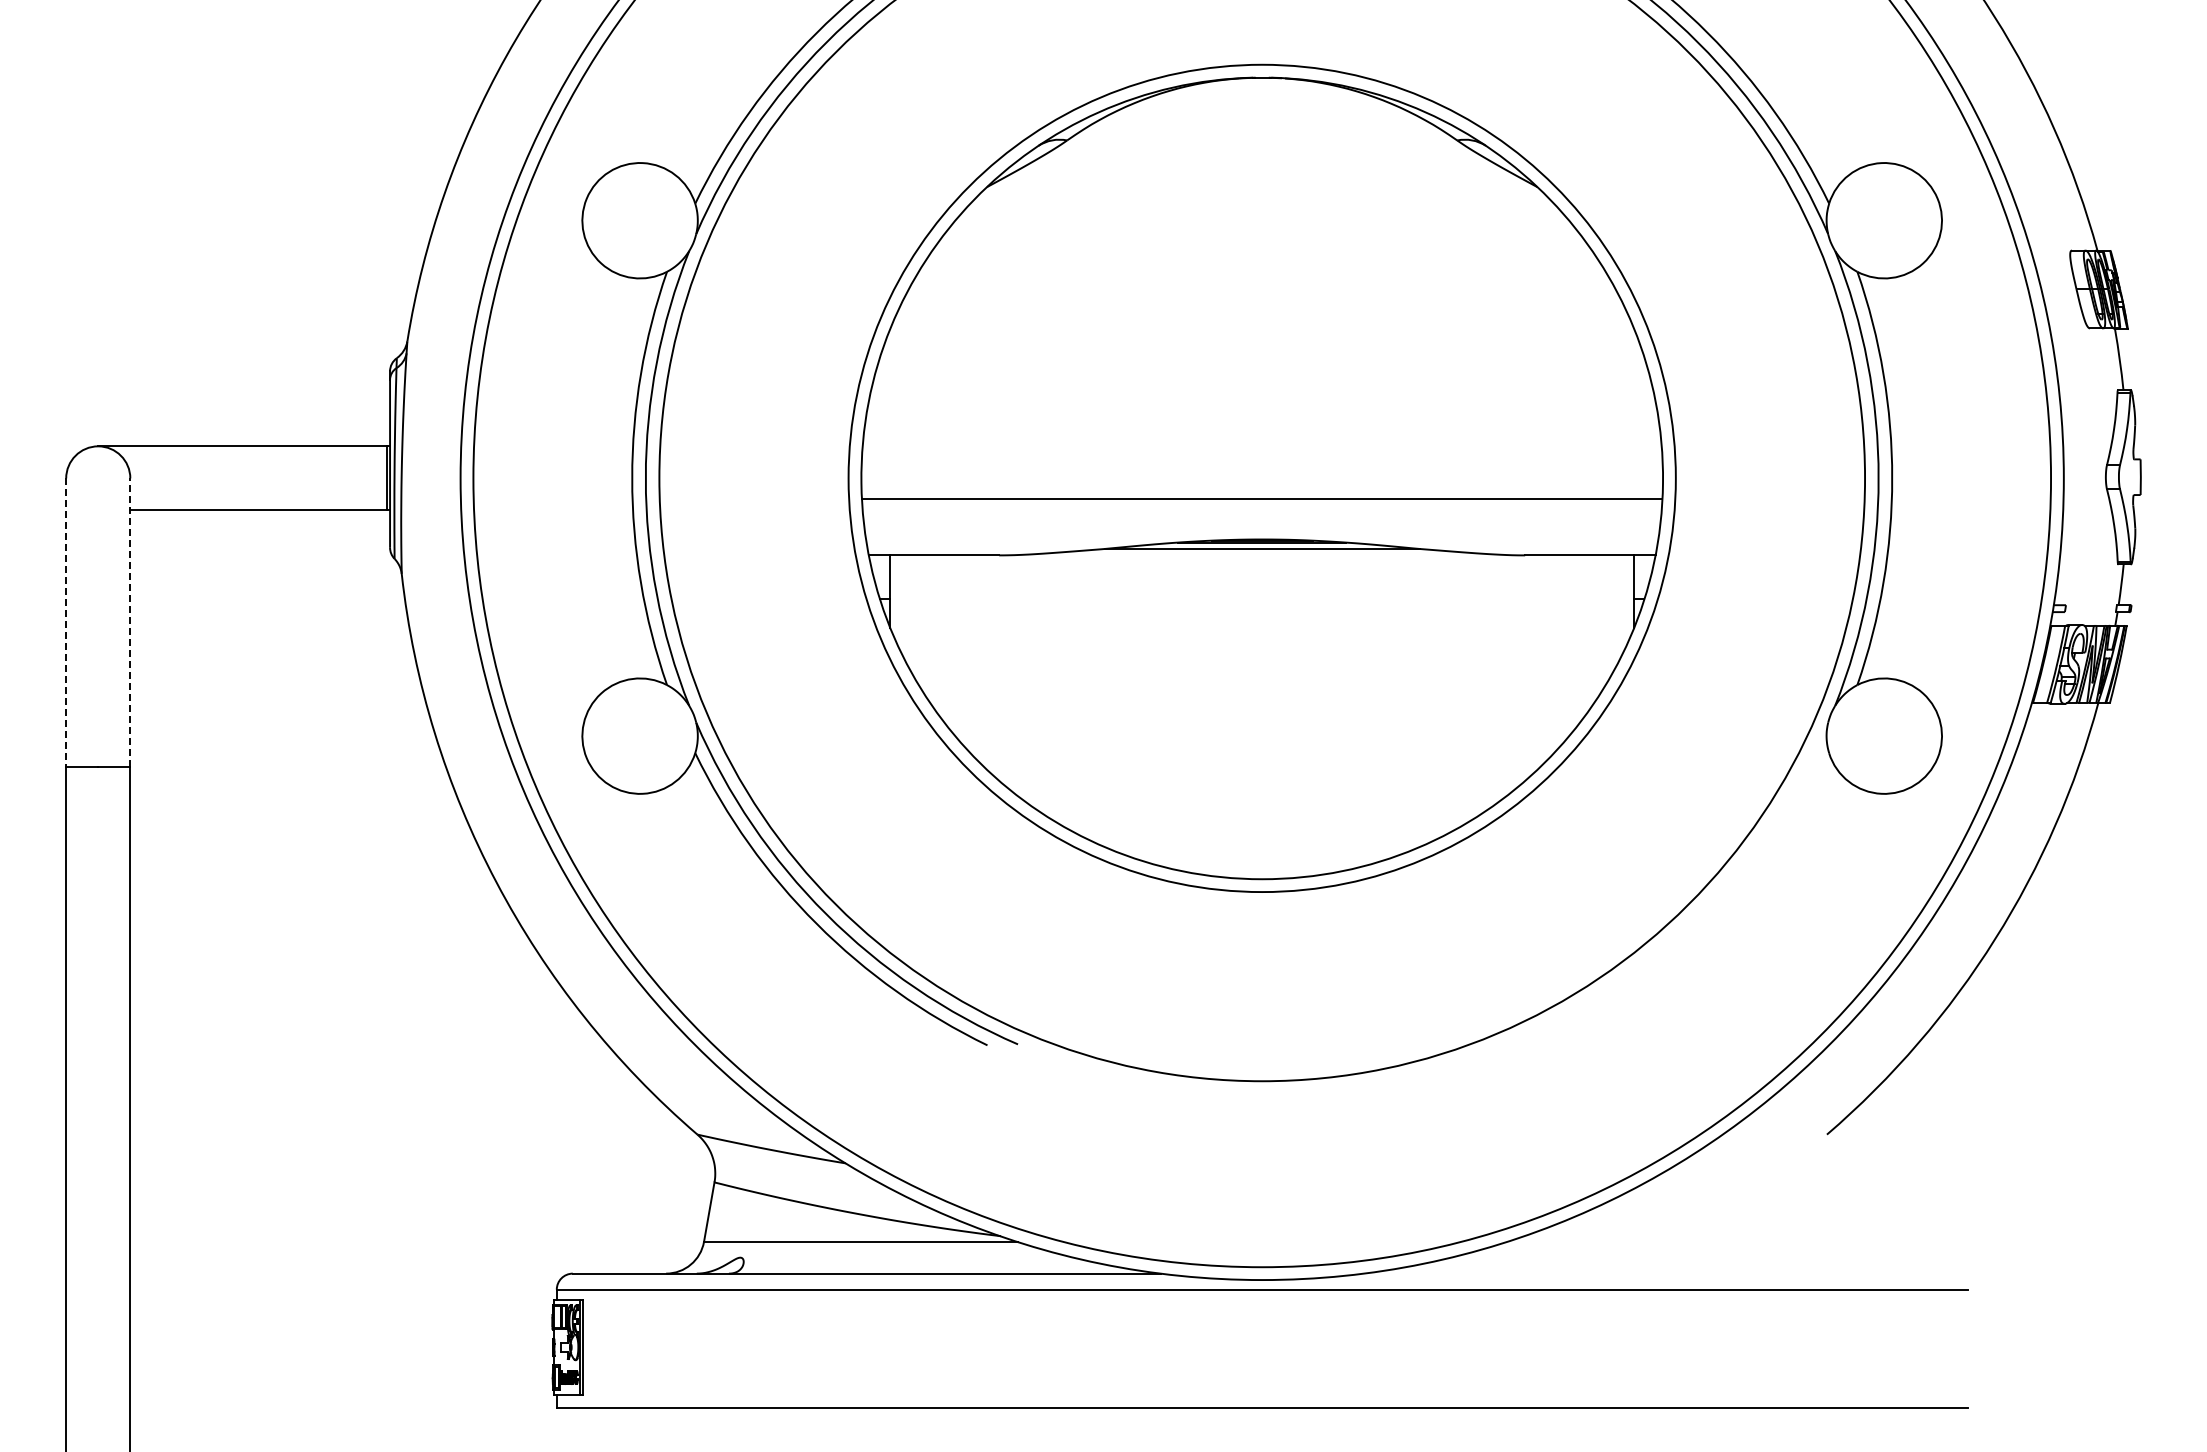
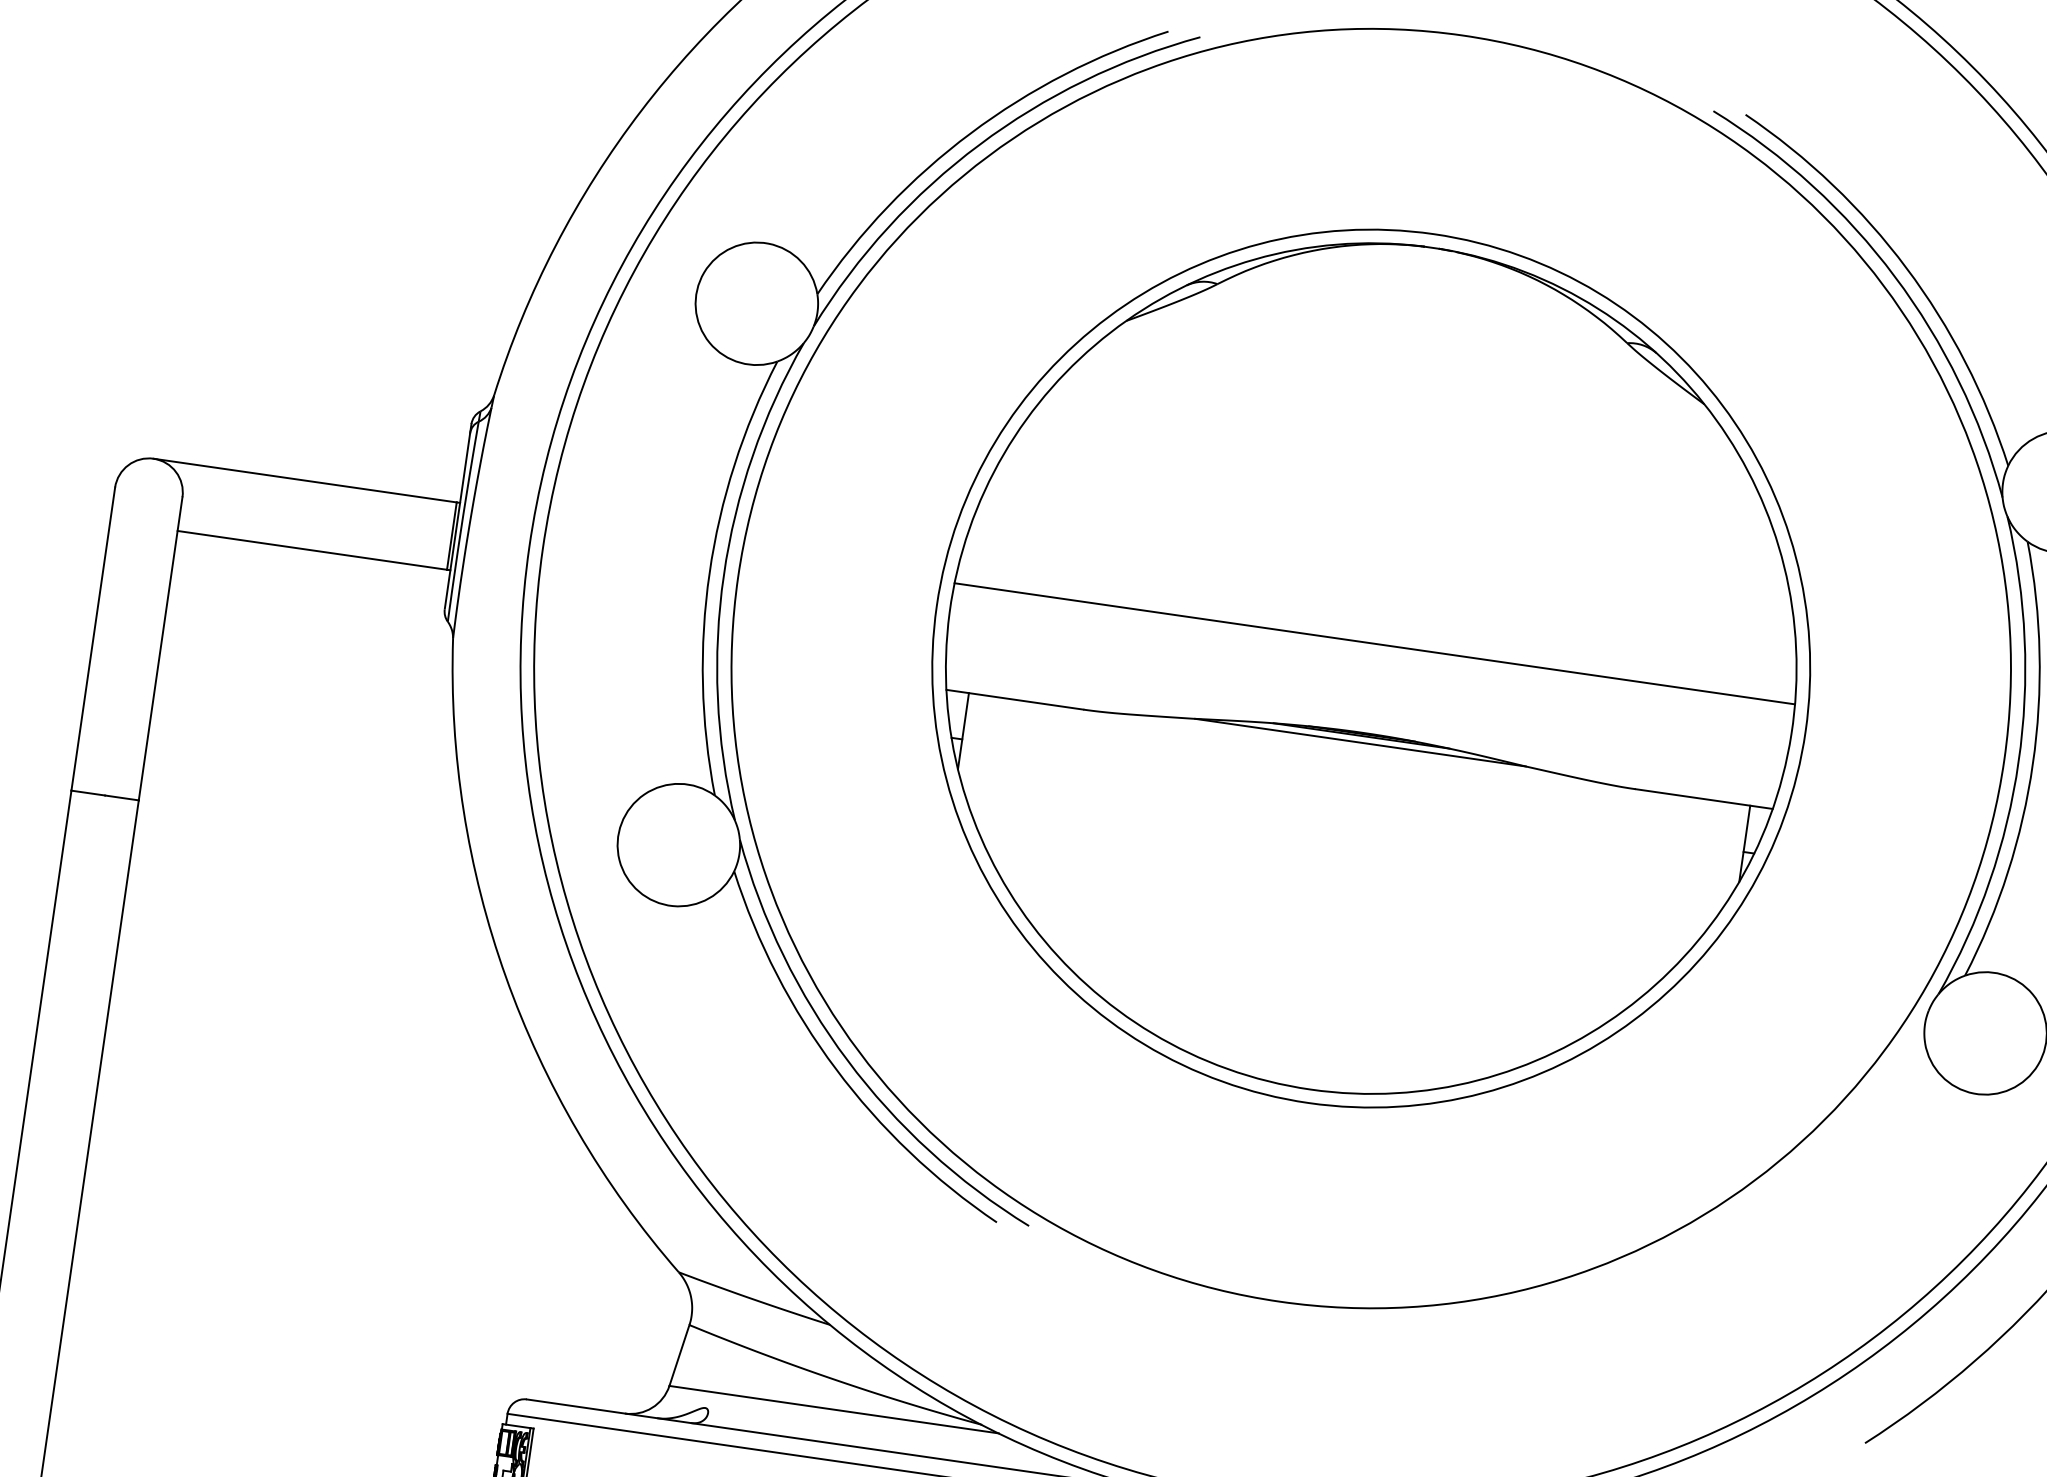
line: (1262, 498) -> (1375, 643), moved
line: (130, 622) -> (160, 648), dashed -> solid
line: (66, 623) -> (93, 639), dashed -> solid

